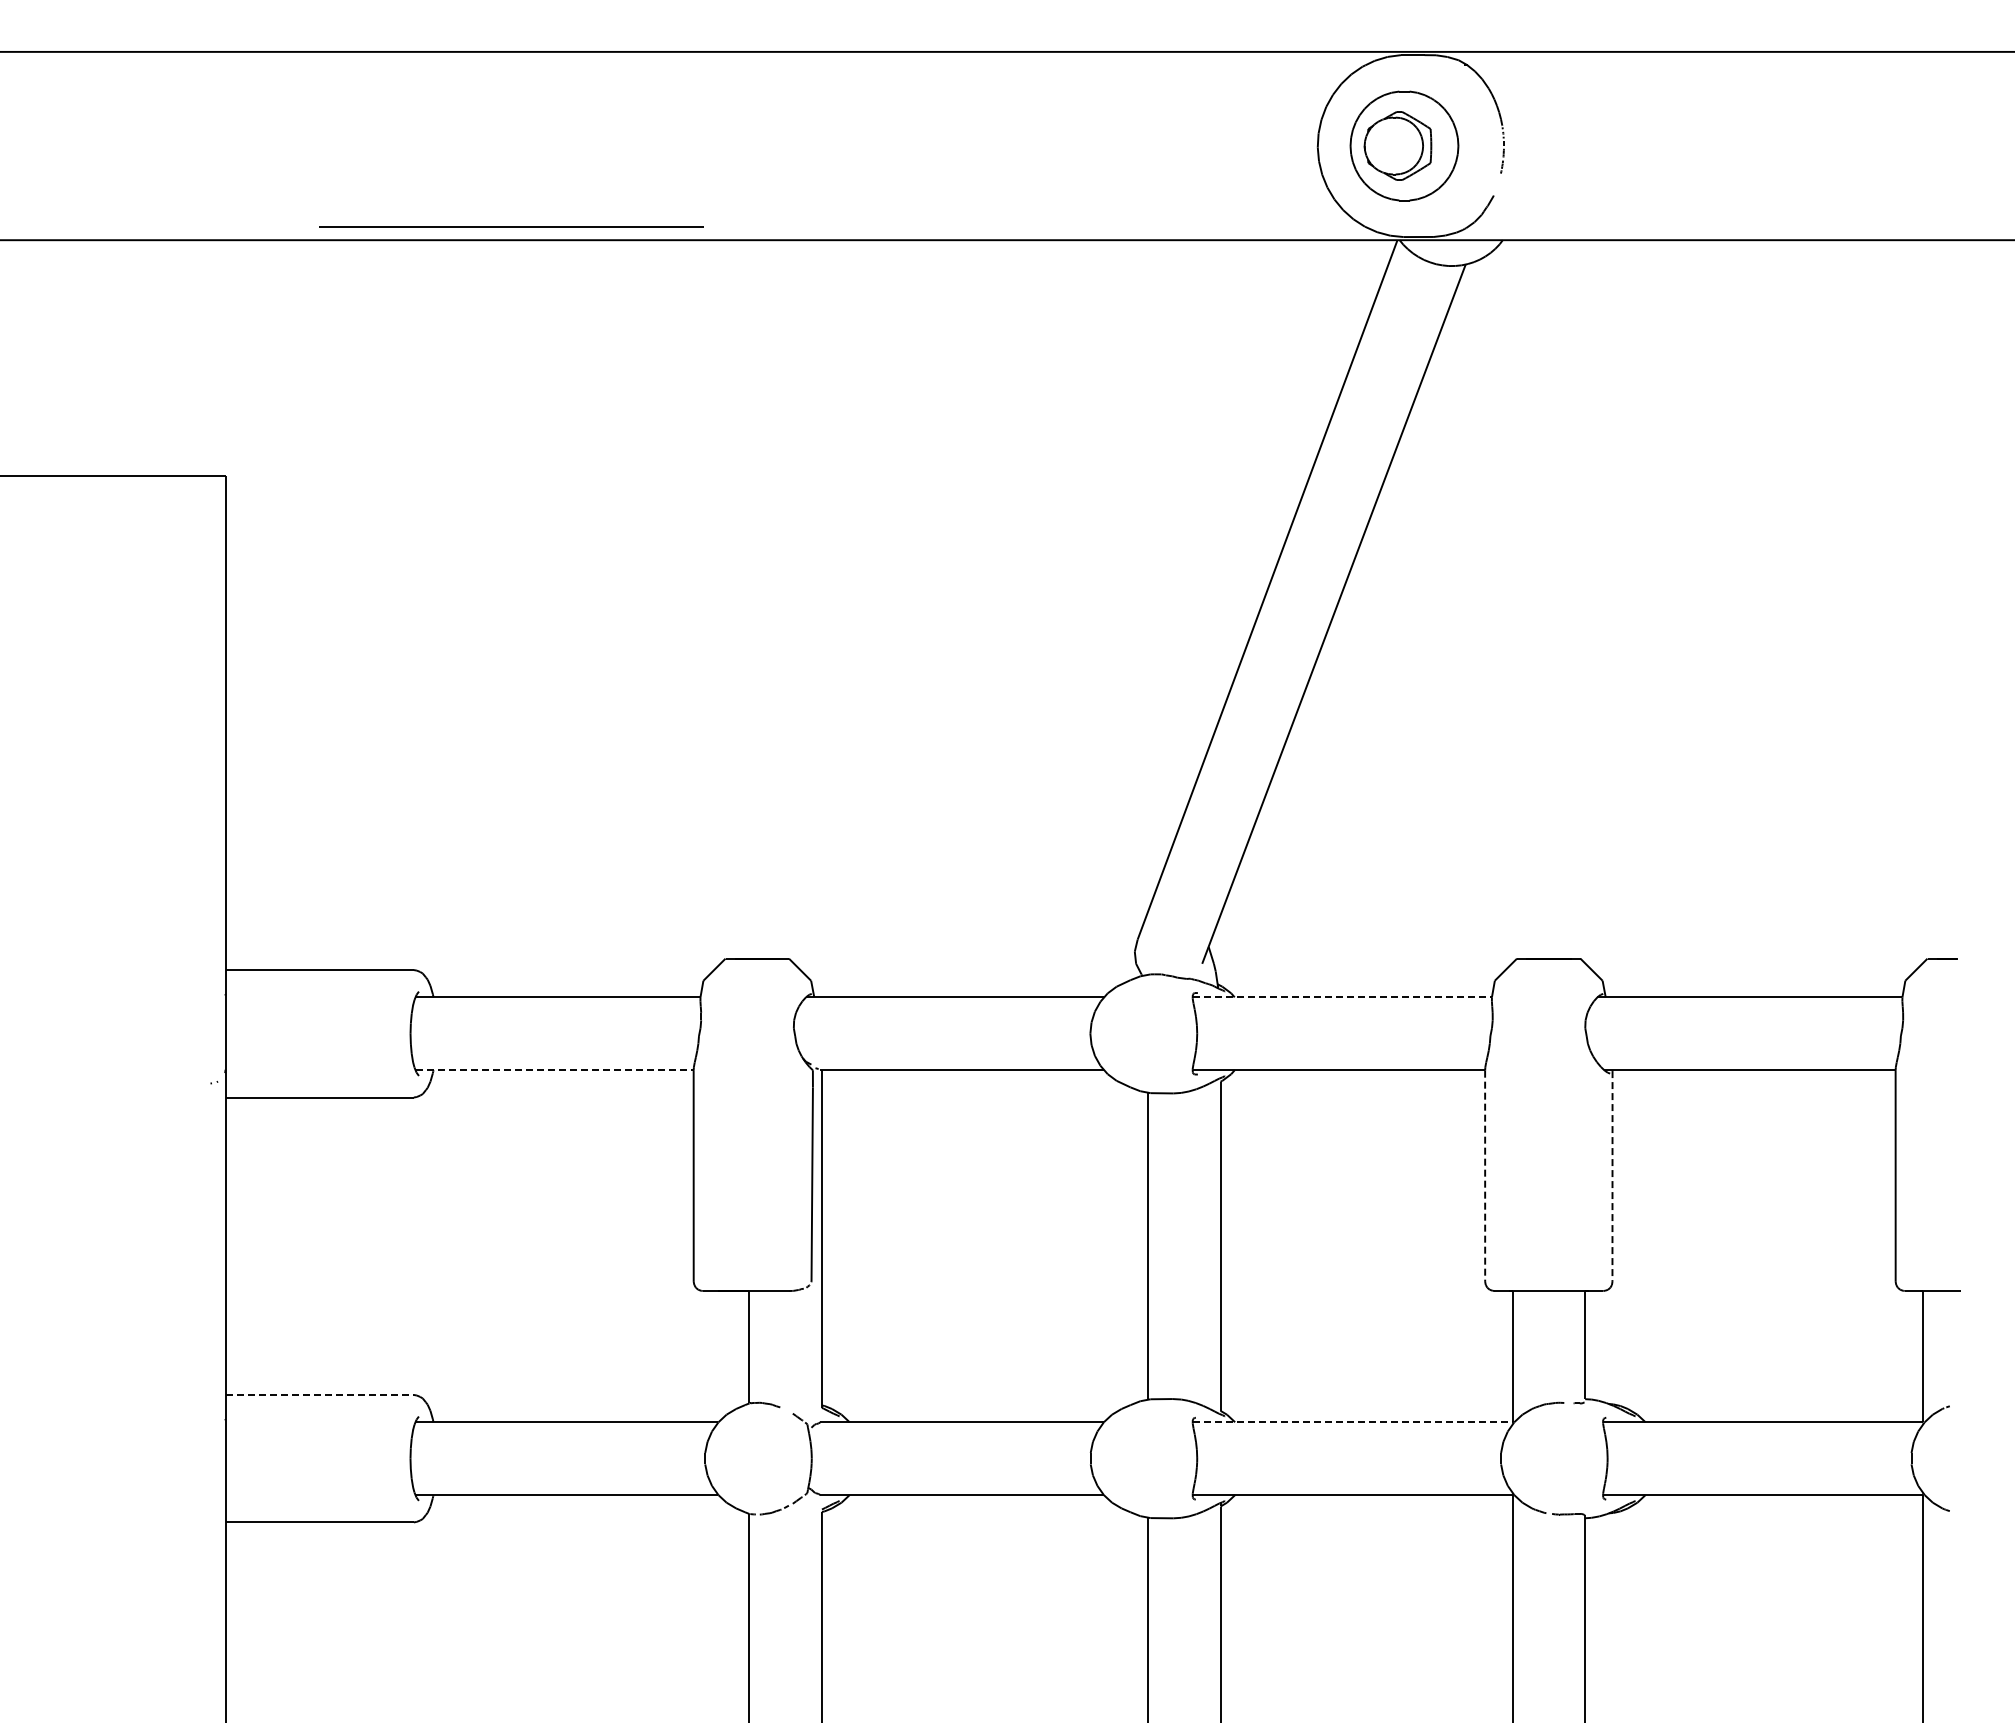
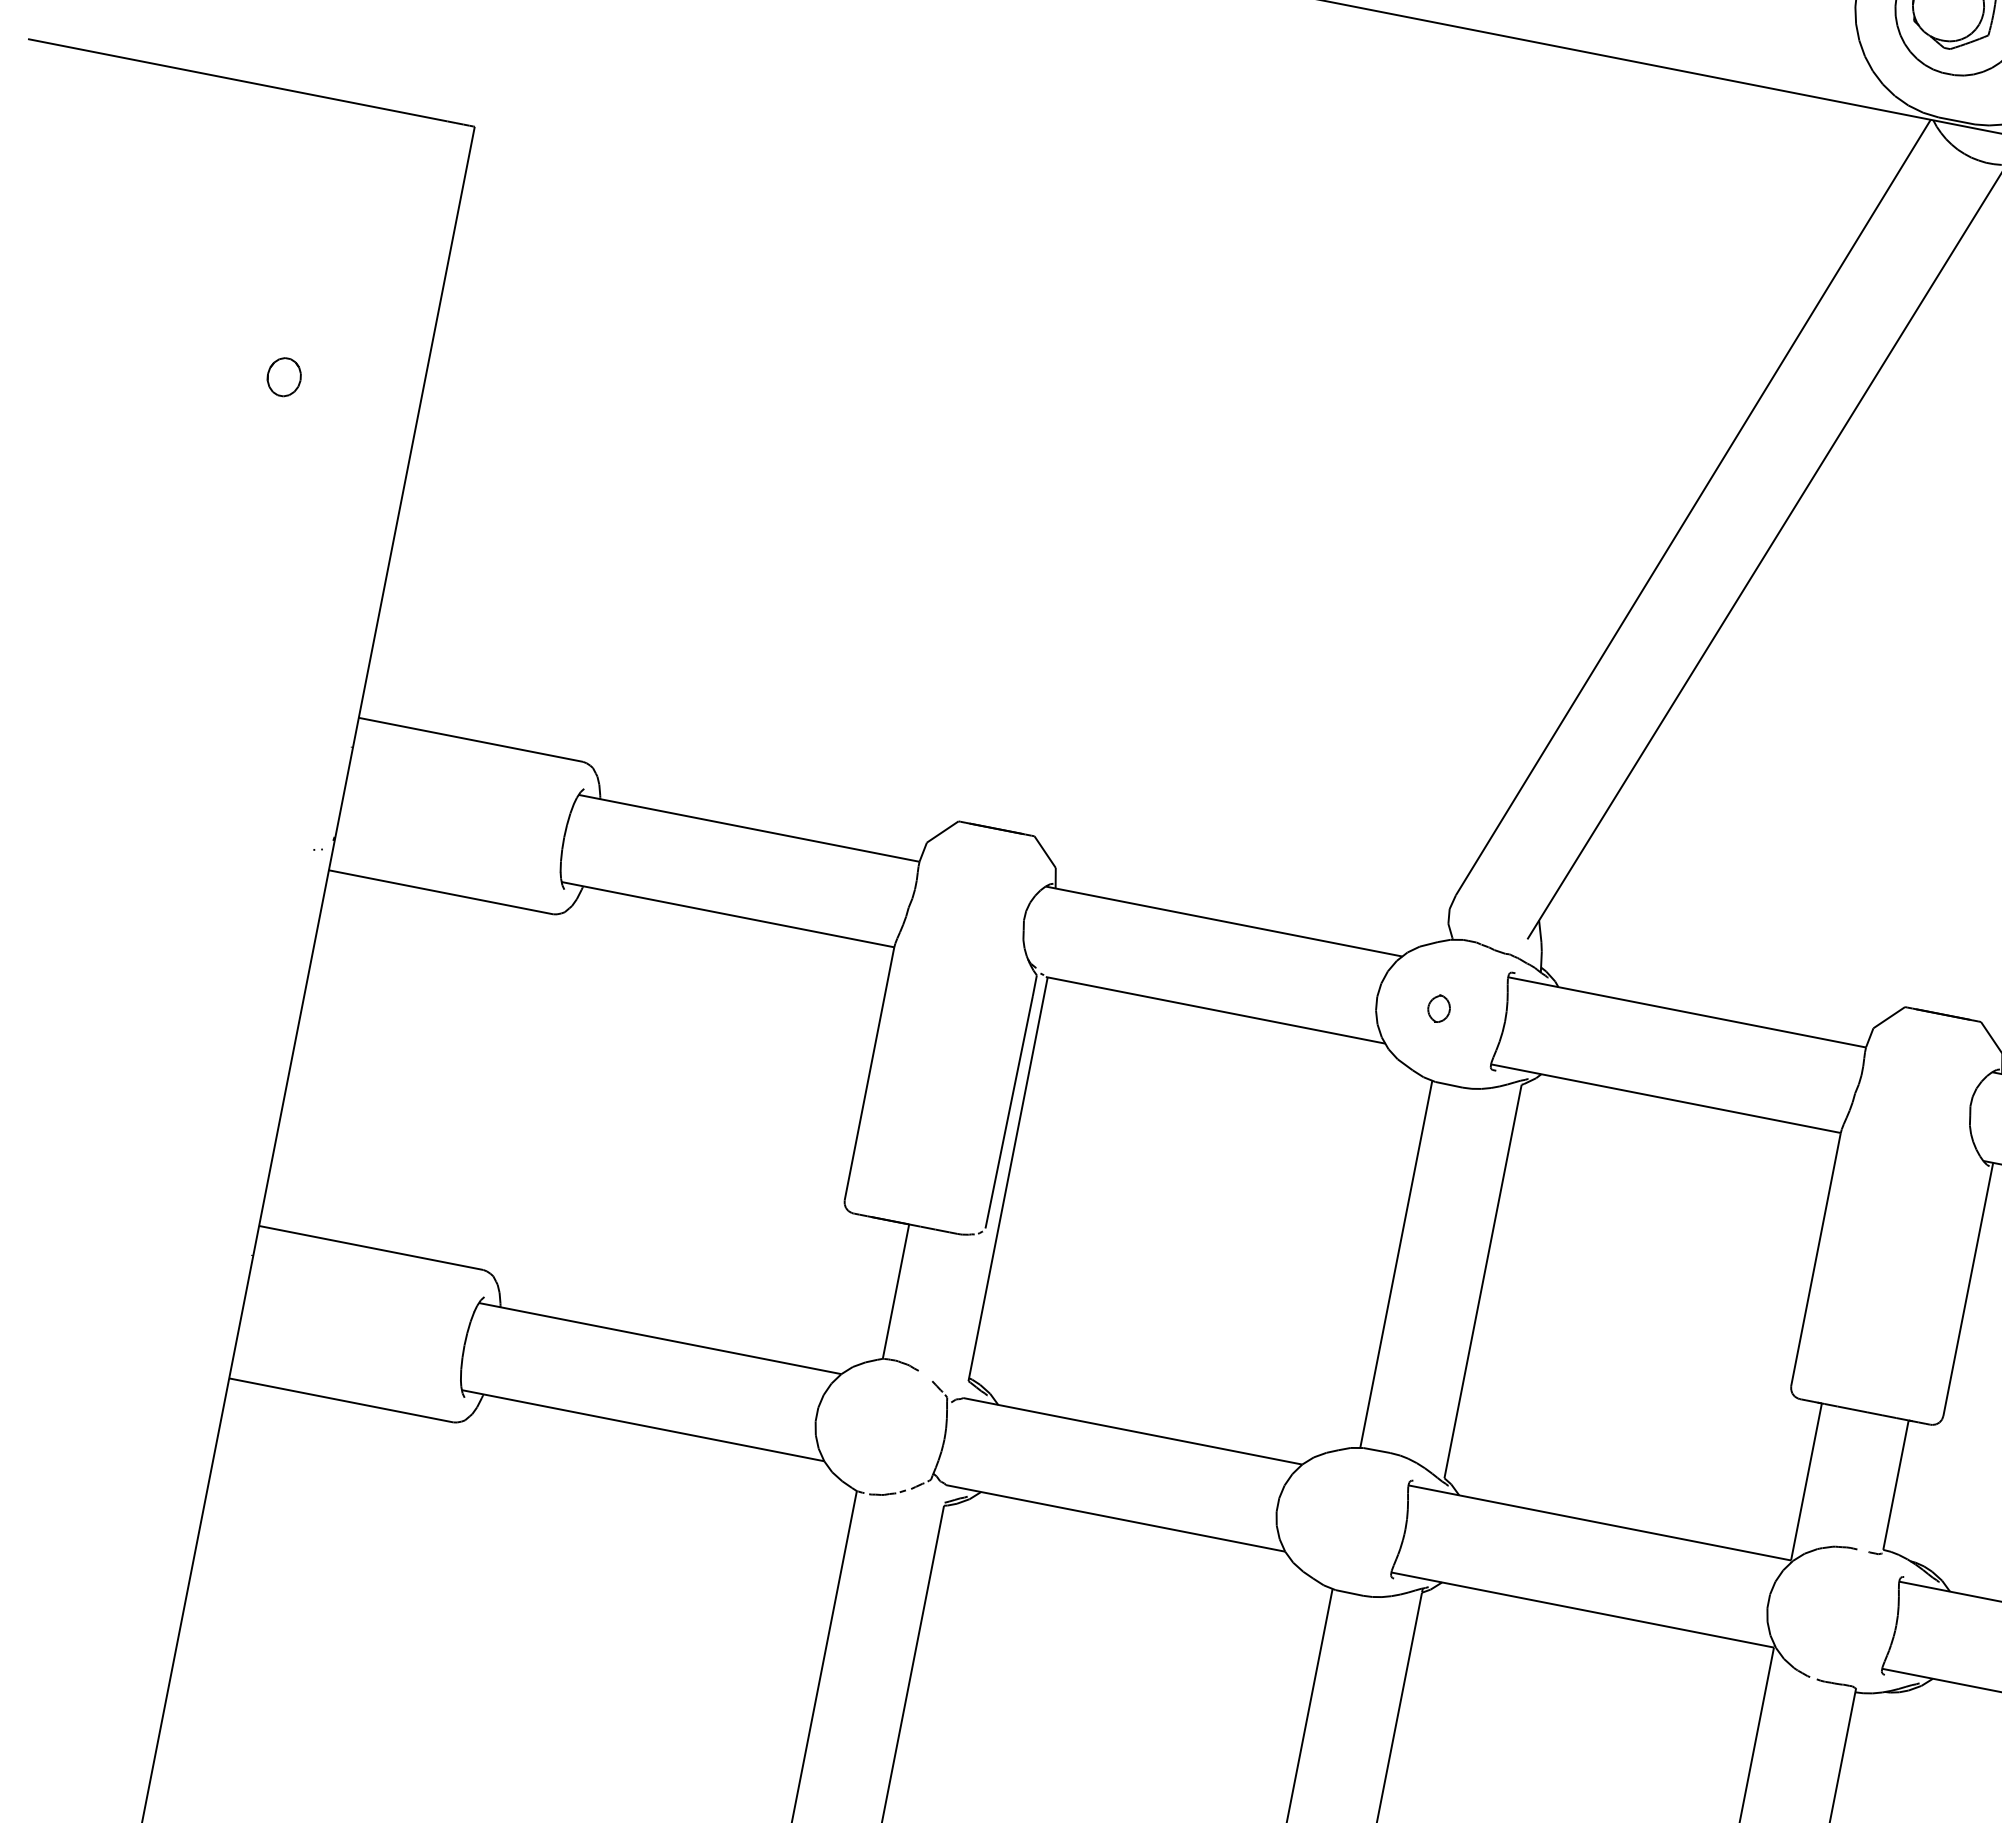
part: (112, 707) -> (284, 377), added
line: (1342, 997) -> (1687, 1012), dashed -> solid
part: (1141, 1033) -> (1438, 1008), added
line: (555, 1070) -> (728, 915), dashed -> solid
line: (1485, 1176) -> (1816, 1260), dashed -> solid
line: (1612, 1177) -> (1967, 1291), dashed -> solid
line: (320, 1394) -> (371, 1247), dashed -> solid
line: (1352, 1422) -> (1599, 1523), dashed -> solid

